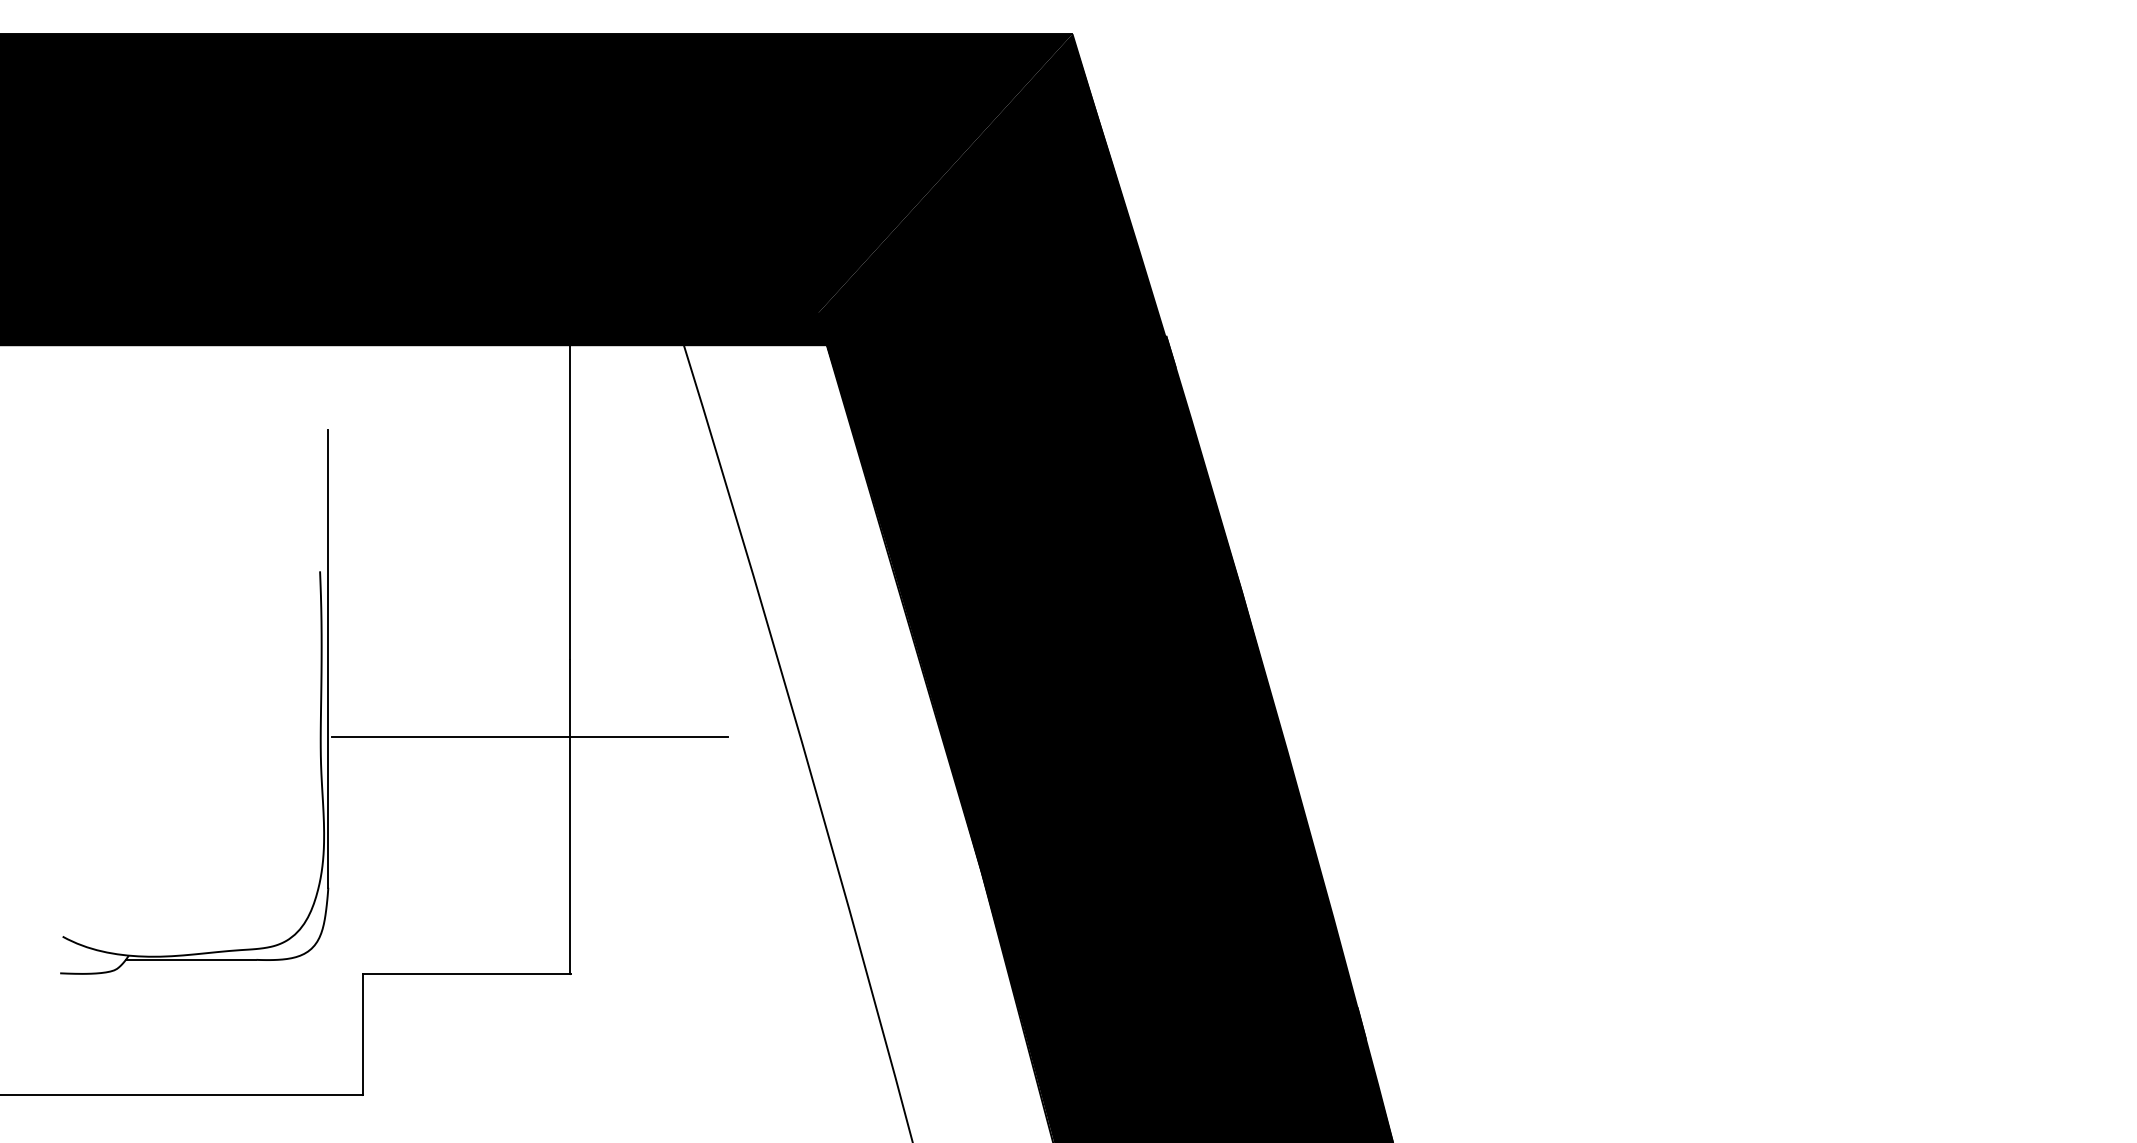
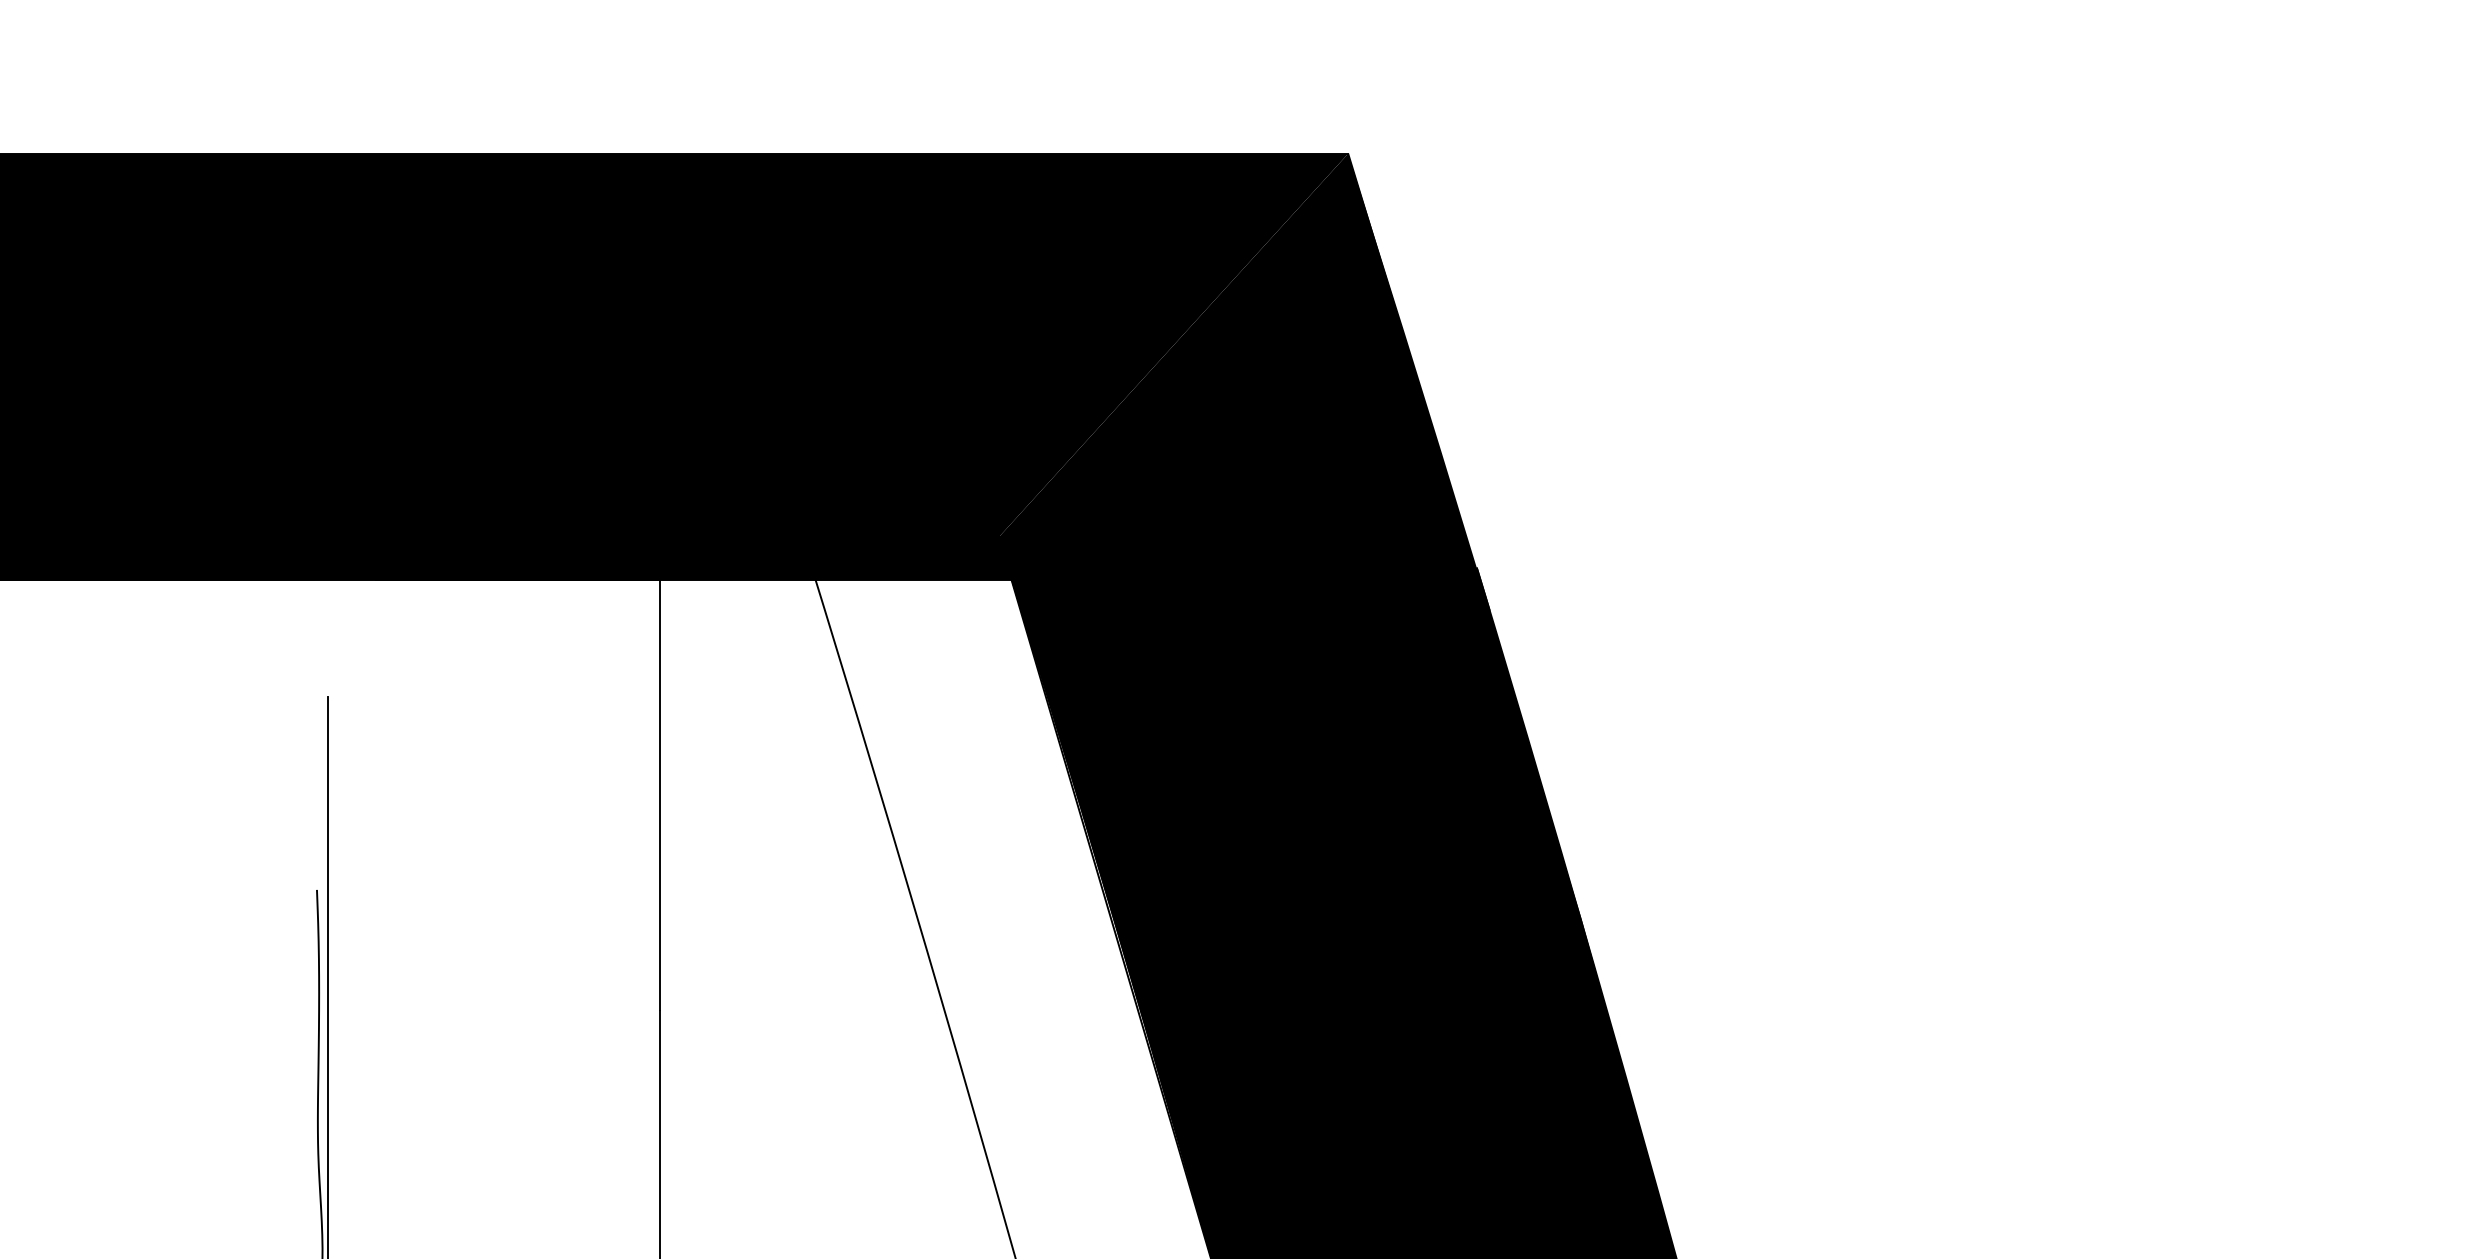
line: (529, 737) -> (604, 1117), removed

